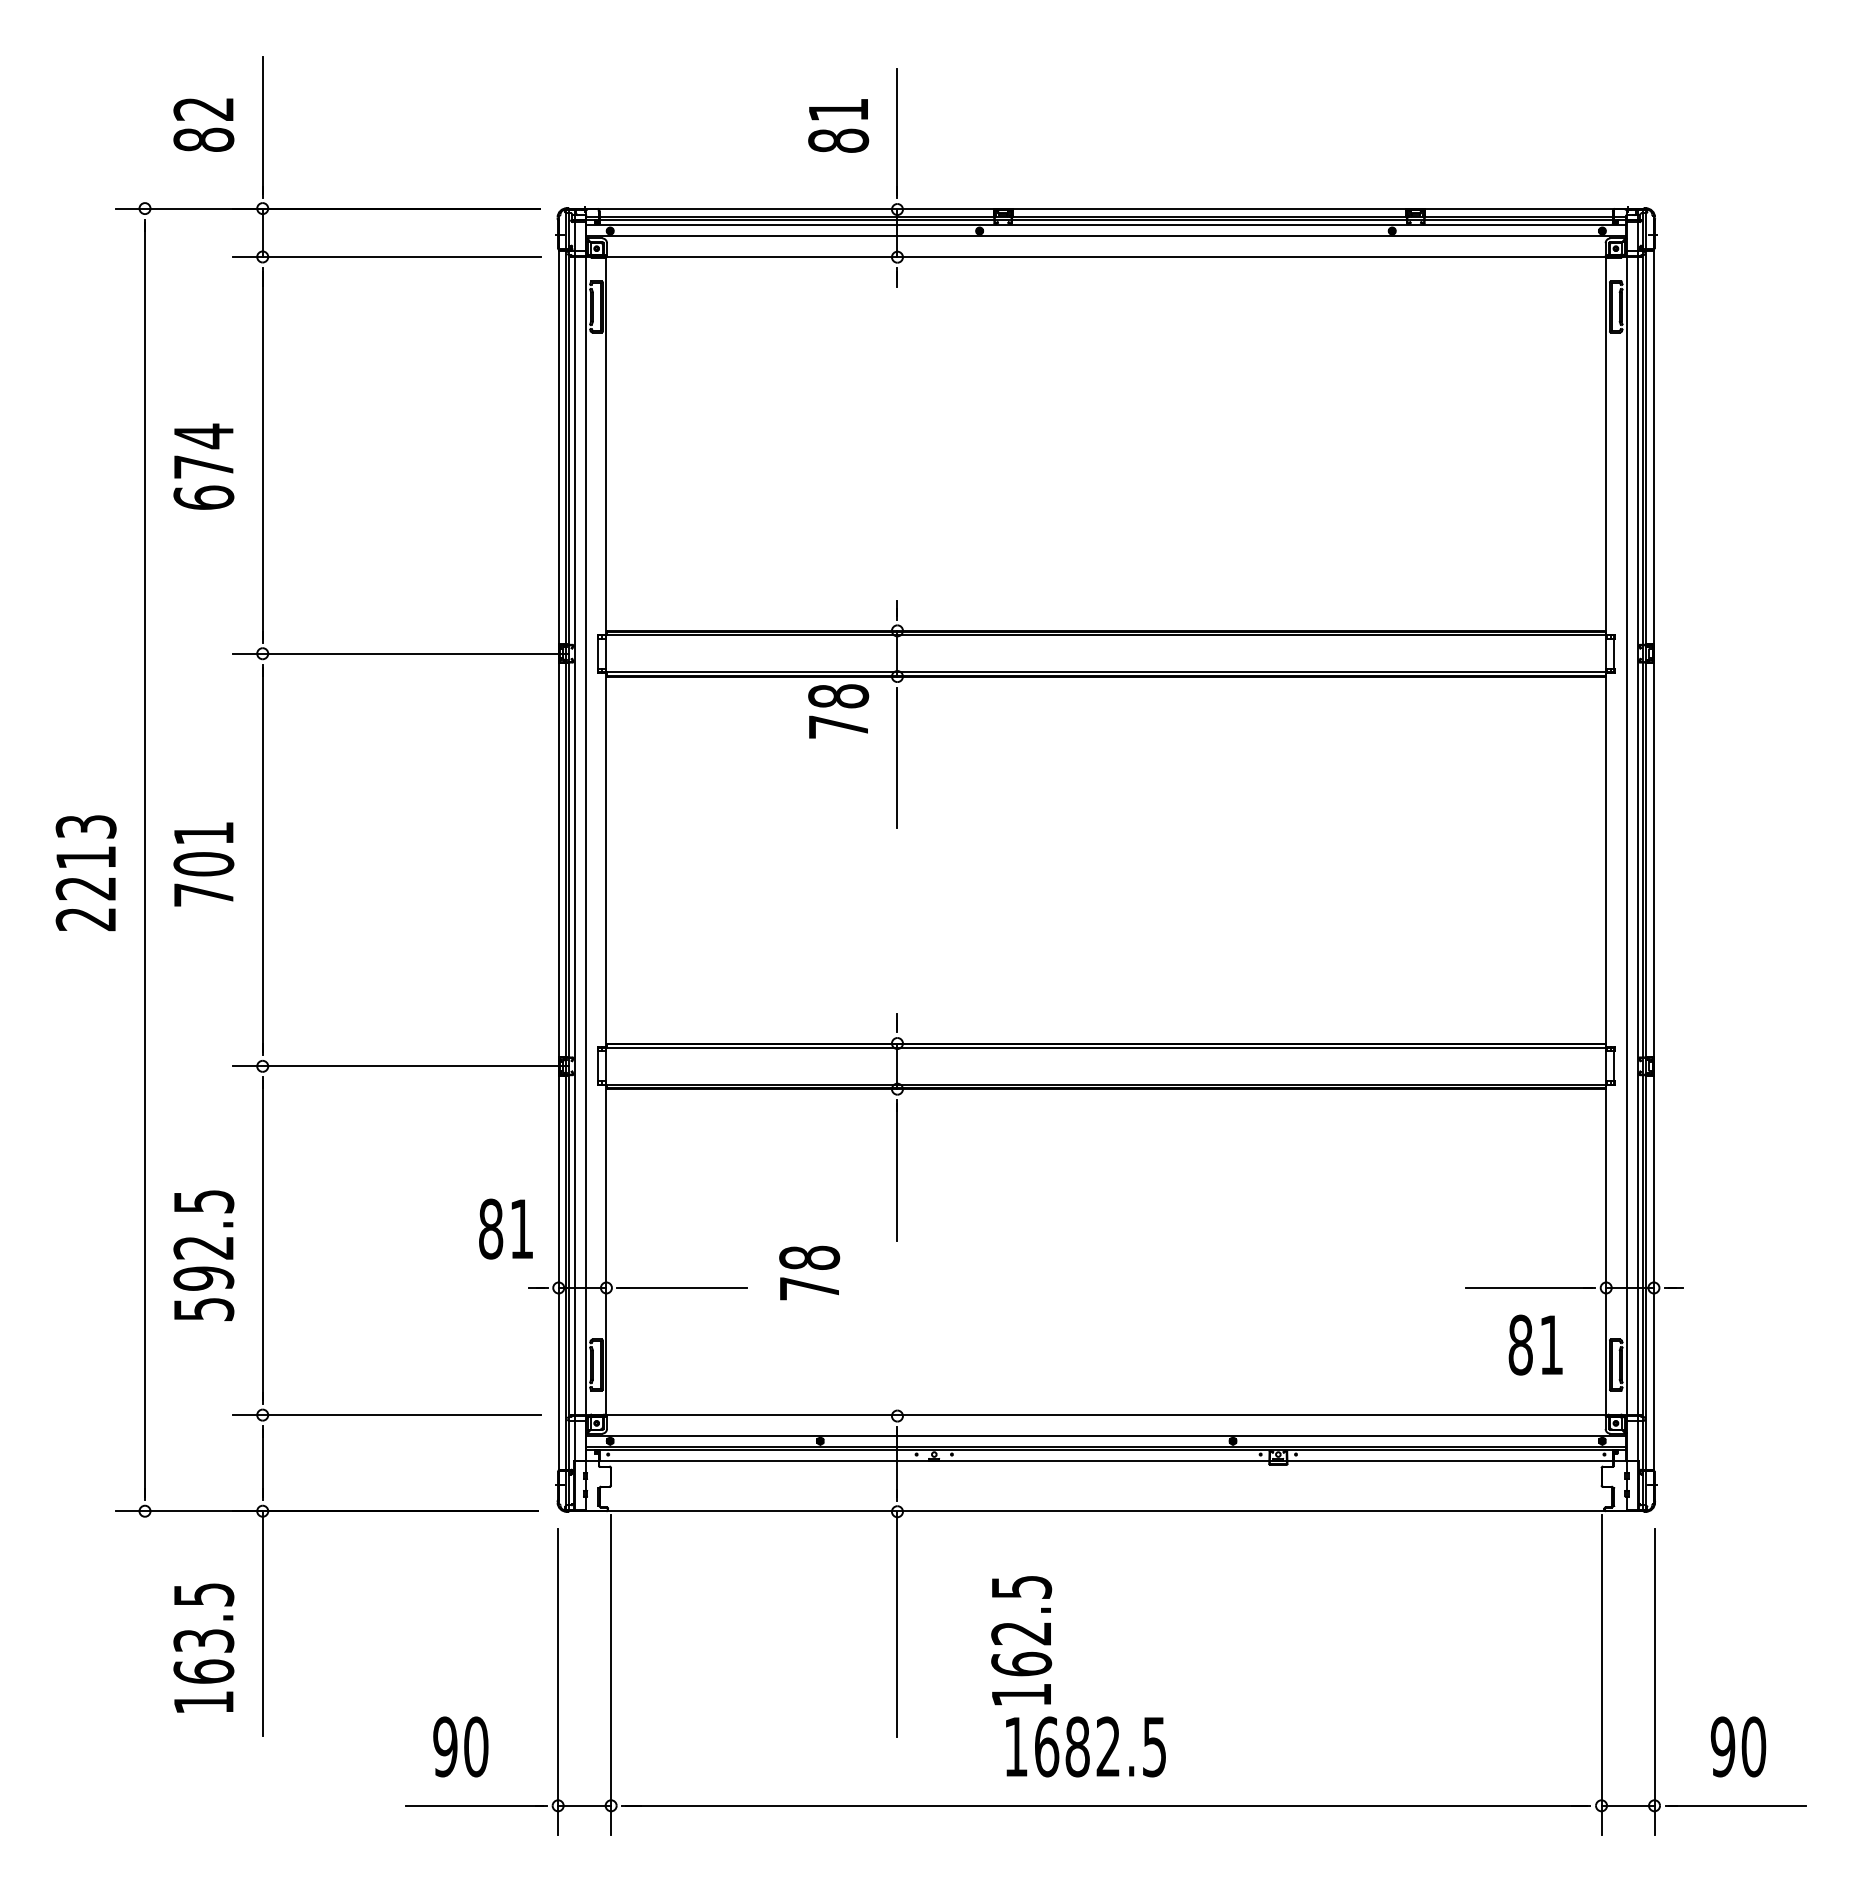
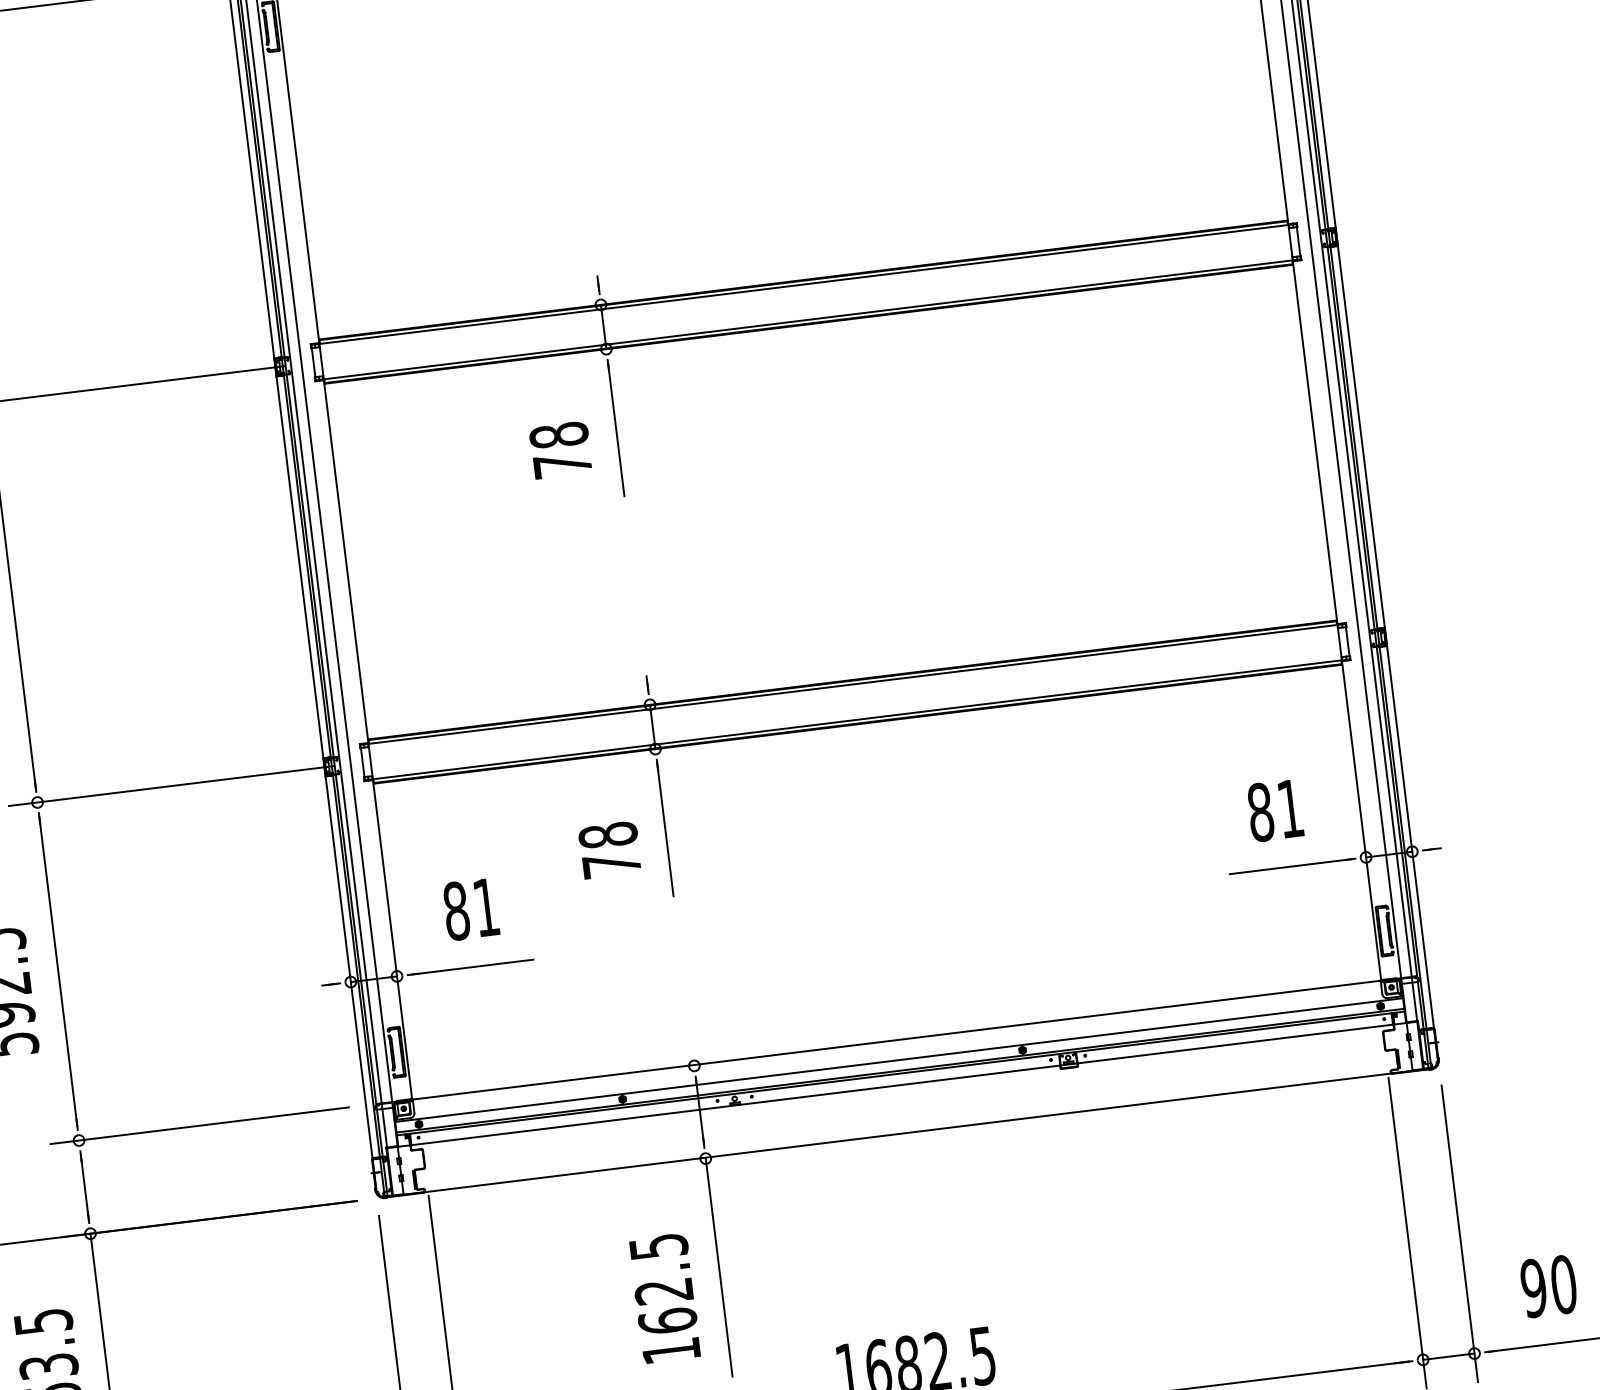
text: (838, 711) -> (560, 450), moved
text: (505, 1228) -> (470, 908), moved
text: (809, 1272) -> (609, 849), moved
text: (1535, 1344) -> (1274, 810), moved
text: (1021, 1640) -> (664, 1298), moved

